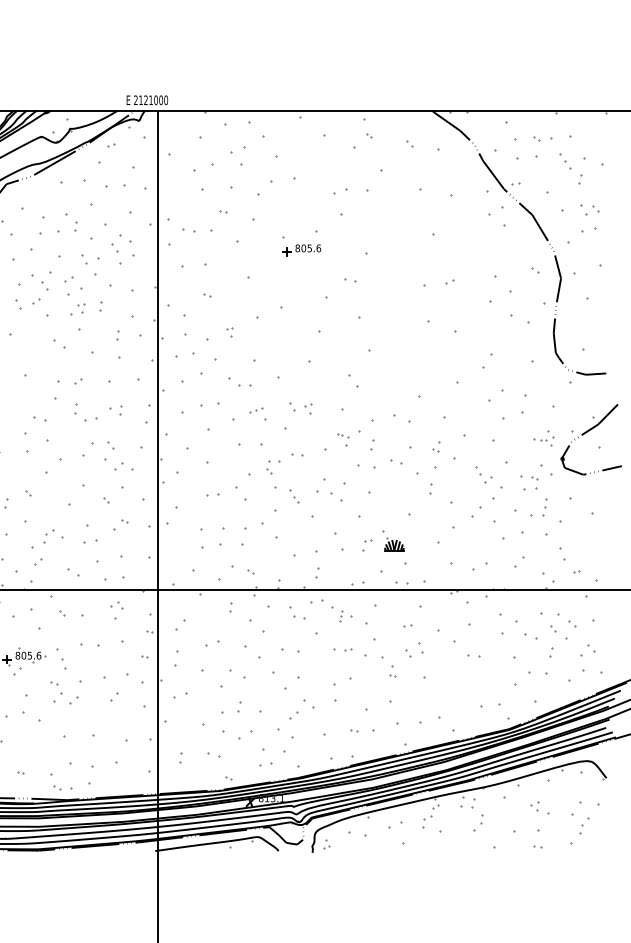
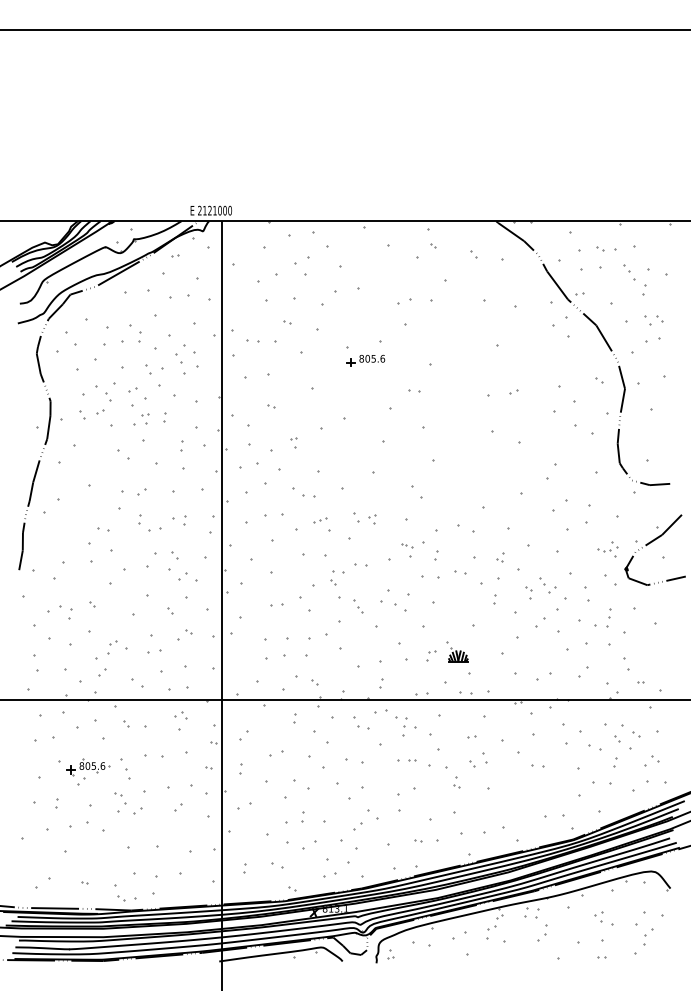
part: (534, 482) -> (528, 592), moved
part: (340, 616) -> (404, 726), size x1.67
part: (176, 658) -> (240, 768), size x0.62

